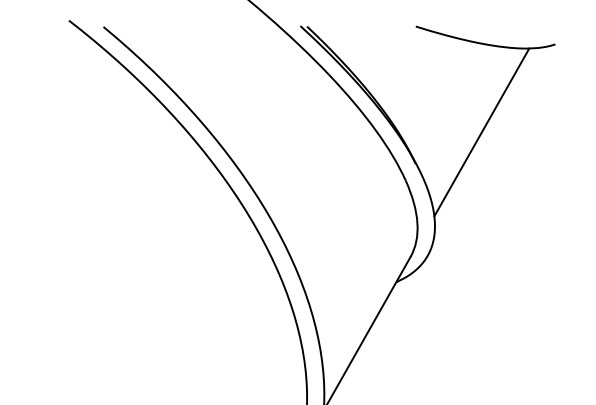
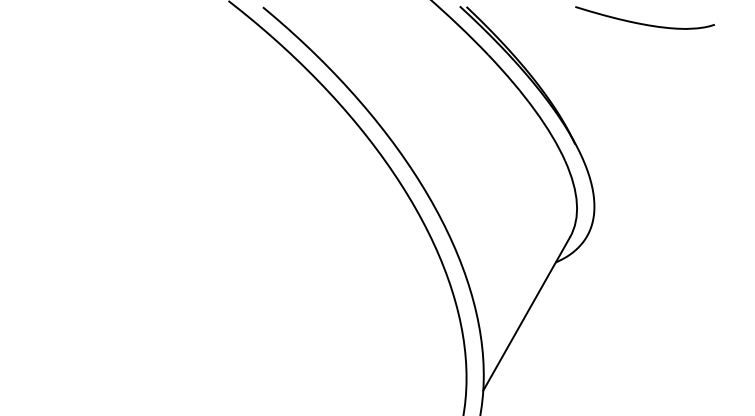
line: (481, 132) -> (640, 112), removed

